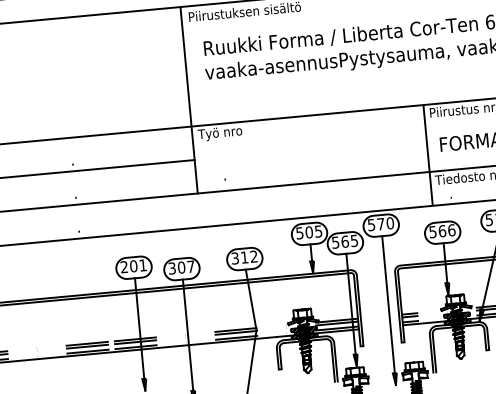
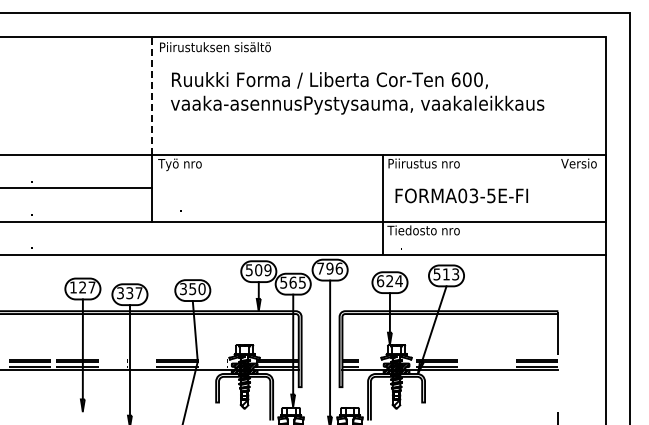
line: (186, 66) -> (152, 95), solid -> dashed
text: (380, 224) -> (329, 268), 570 -> 796
text: (318, 230) -> (267, 269), 505 -> 509
text: (442, 231) -> (389, 281), 566 -> 624
text: (249, 257) -> (197, 289), 312 -> 350
text: (133, 266) -> (82, 287), 201 -> 127
text: (181, 267) -> (129, 293), 307 -> 337

